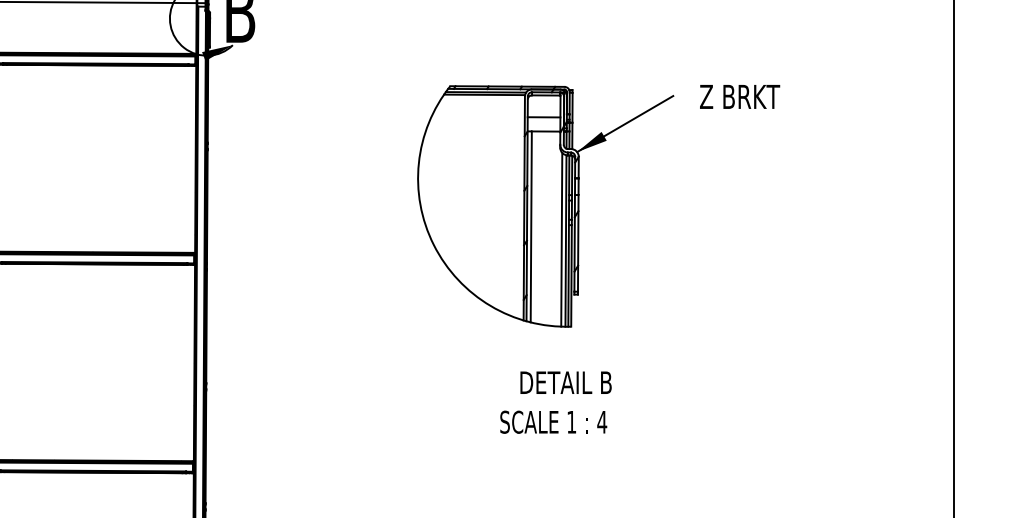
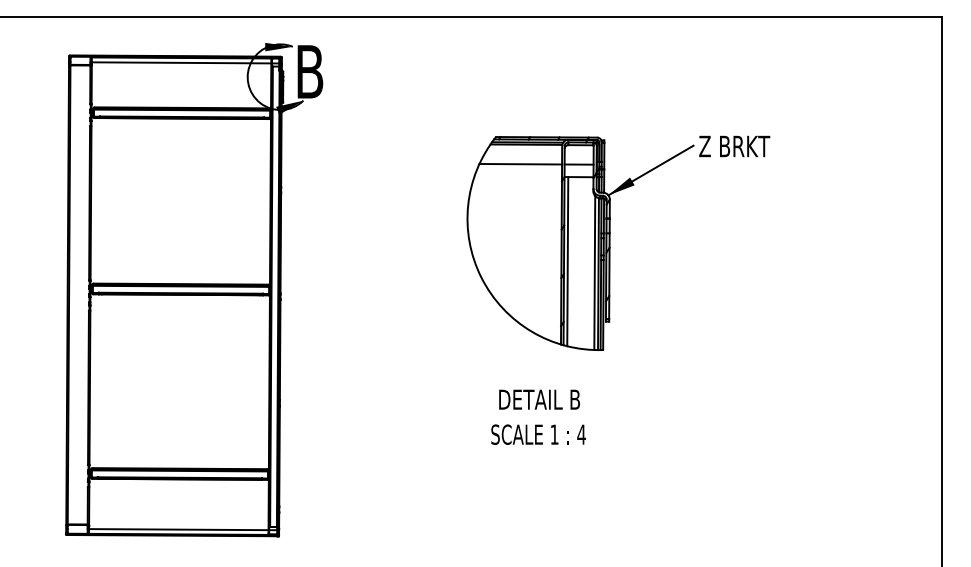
text: (739, 96) -> (734, 146), moved
line: (477, 117) -> (520, 164), added
text: (565, 382) -> (539, 399), moved
text: (553, 422) -> (538, 434), moved

